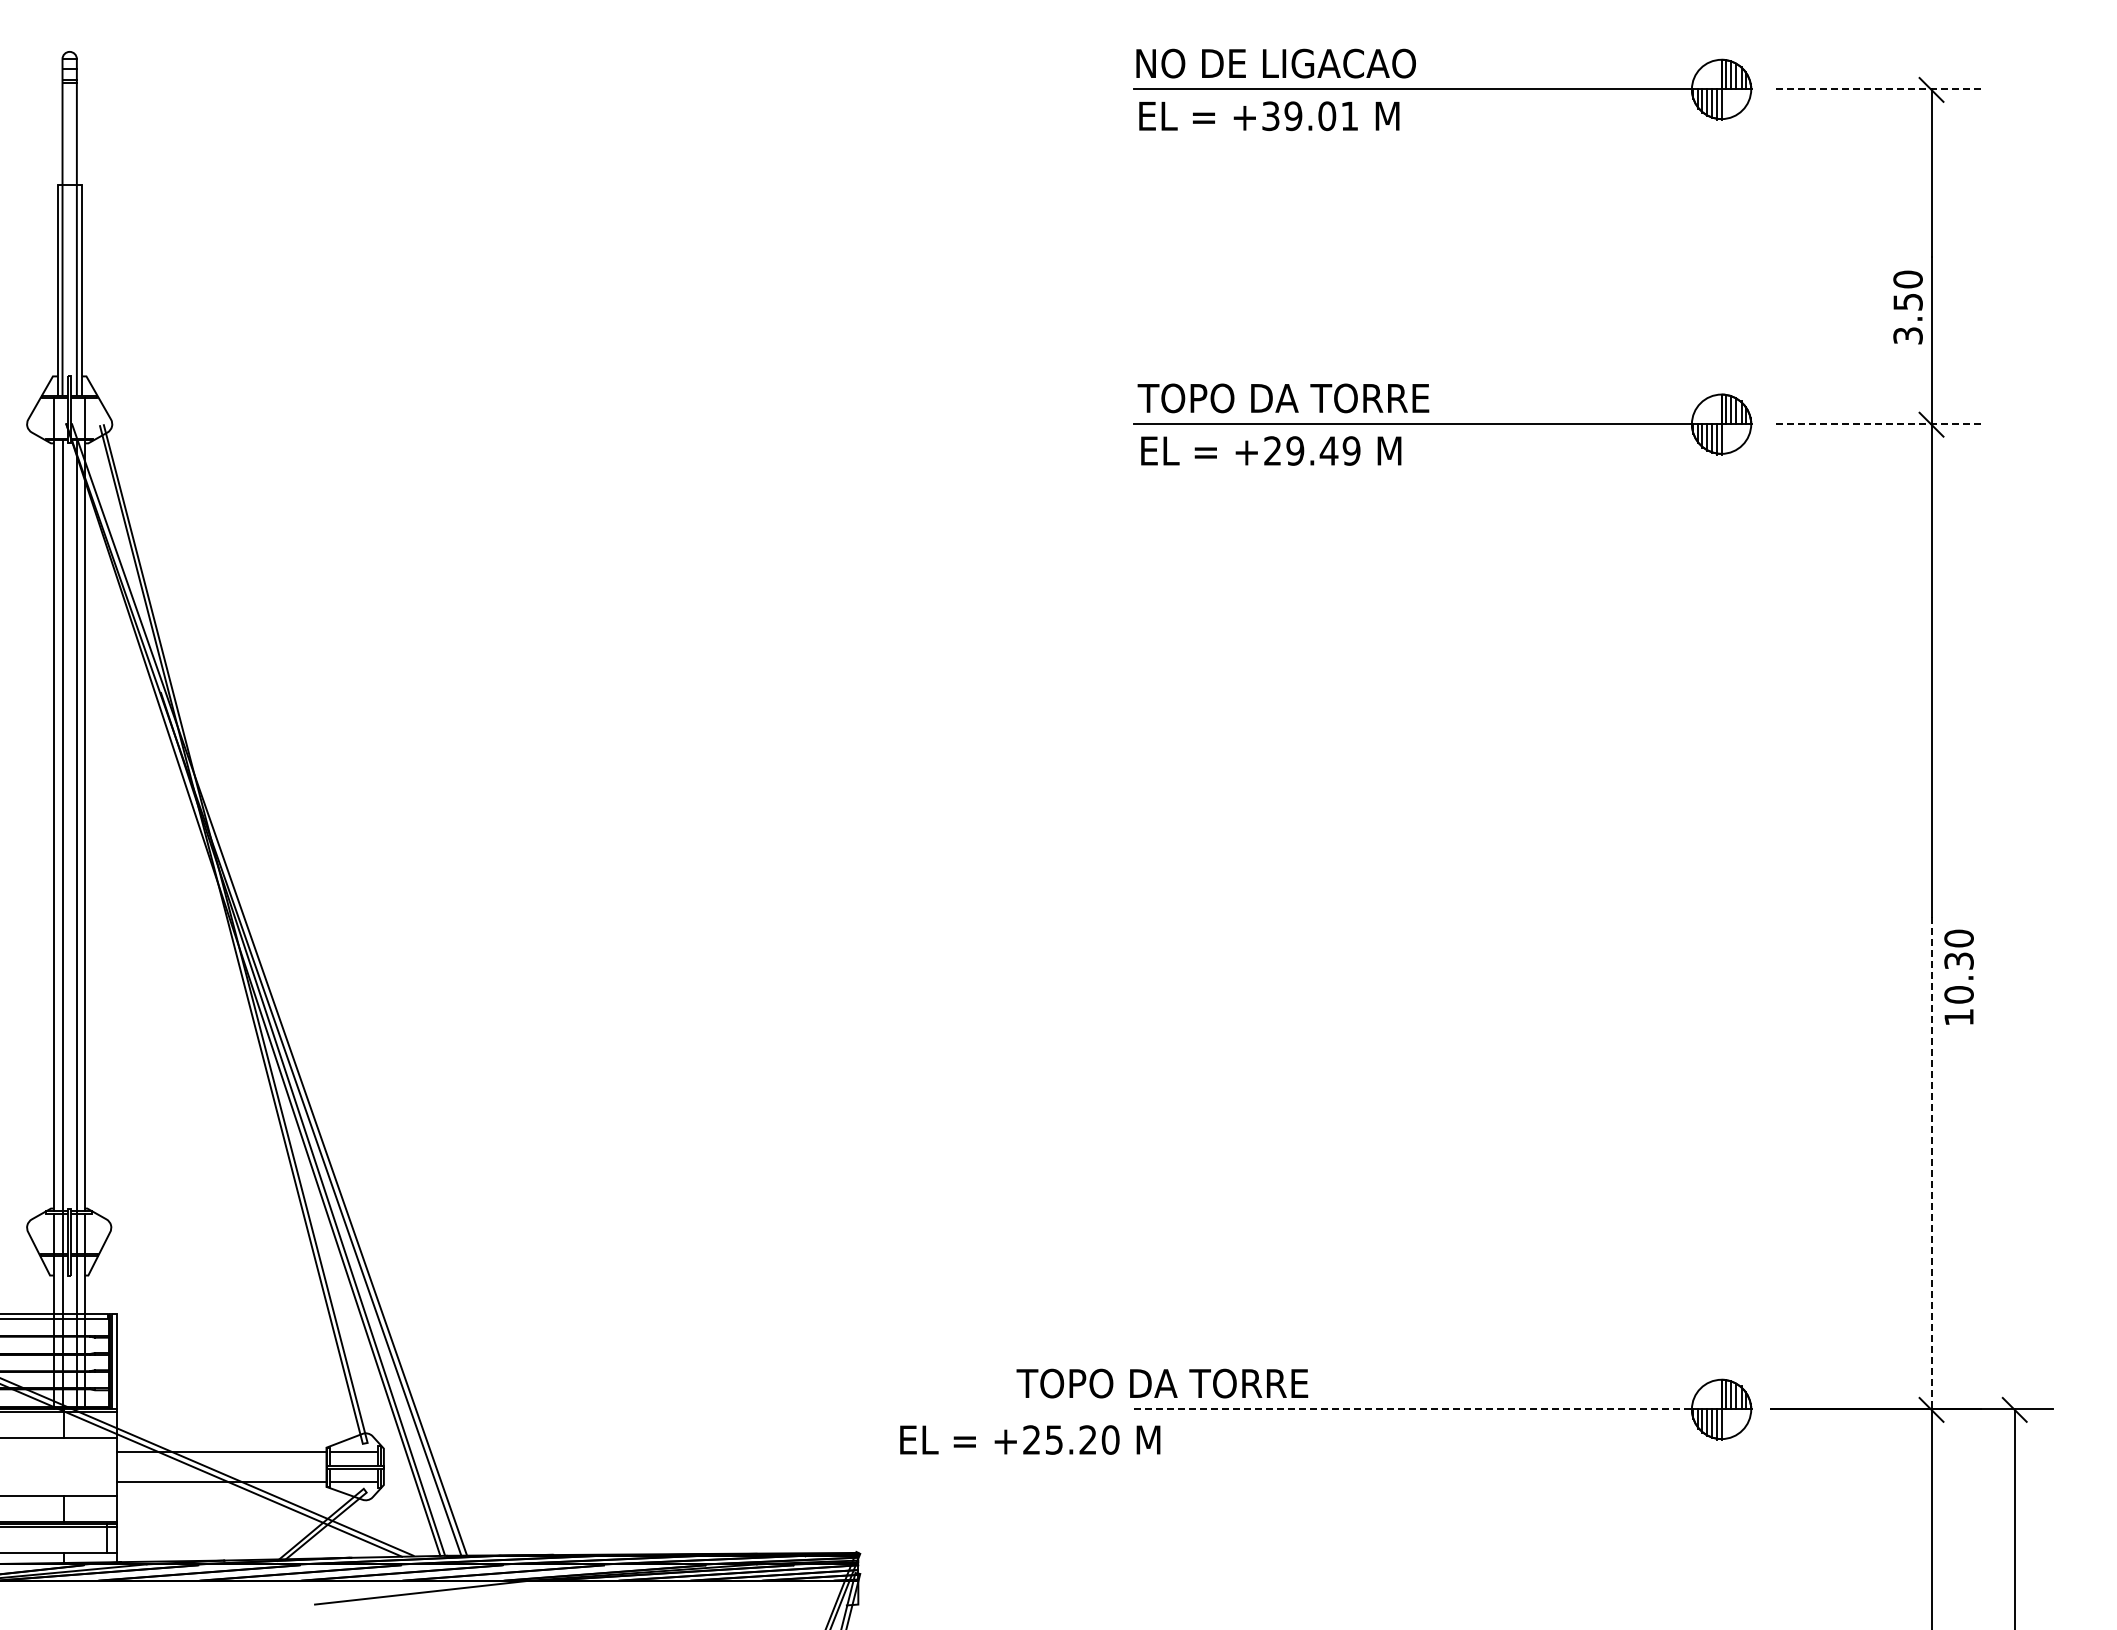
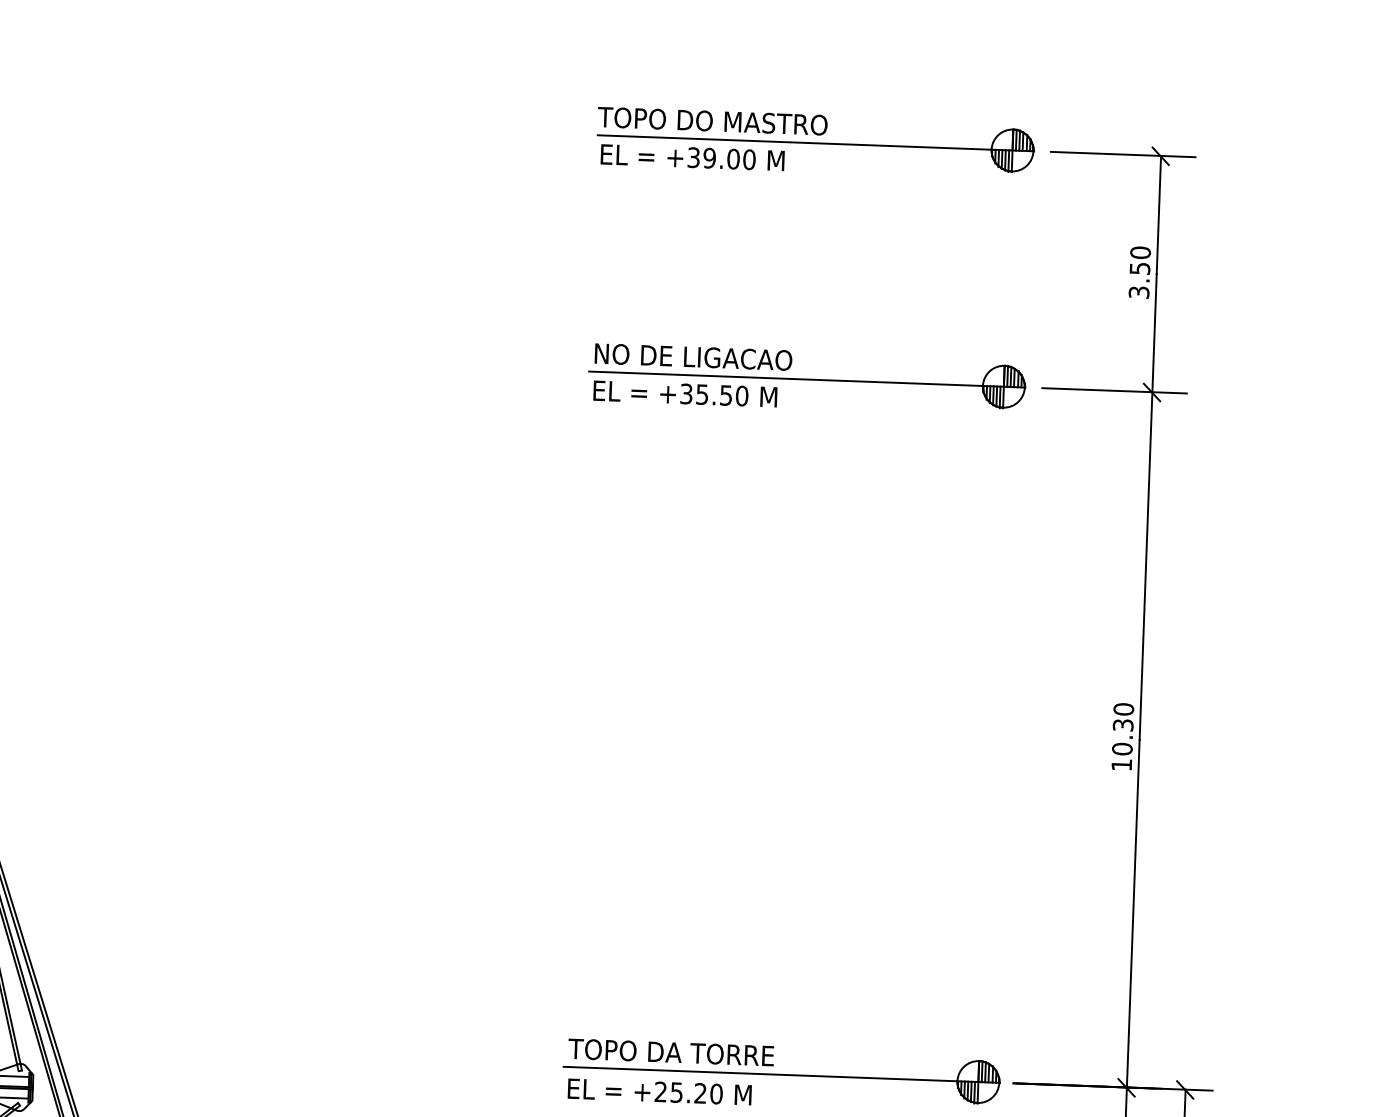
text: (1295, 63) -> (712, 121), NO DE LIGACAO -> TOPO DO MASTRO
line: (1878, 89) -> (1123, 154), dashed -> solid
text: (1349, 116) -> (749, 159), +39.01 -> +39.00
text: (1907, 307) -> (1139, 272), moved
text: (1283, 398) -> (695, 357), TOPO DA TORRE -> NO DE LIGACAO
line: (1878, 424) -> (1114, 391), dashed -> solid
text: (1312, 450) -> (714, 394), +29.49 -> +35.50
text: (1958, 976) -> (1122, 736), moved
line: (1932, 1163) -> (1133, 913), dashed -> solid
text: (1162, 1383) -> (671, 1052), moved
line: (1412, 1409) -> (760, 1074), dashed -> solid
text: (1030, 1439) -> (659, 1091), moved

